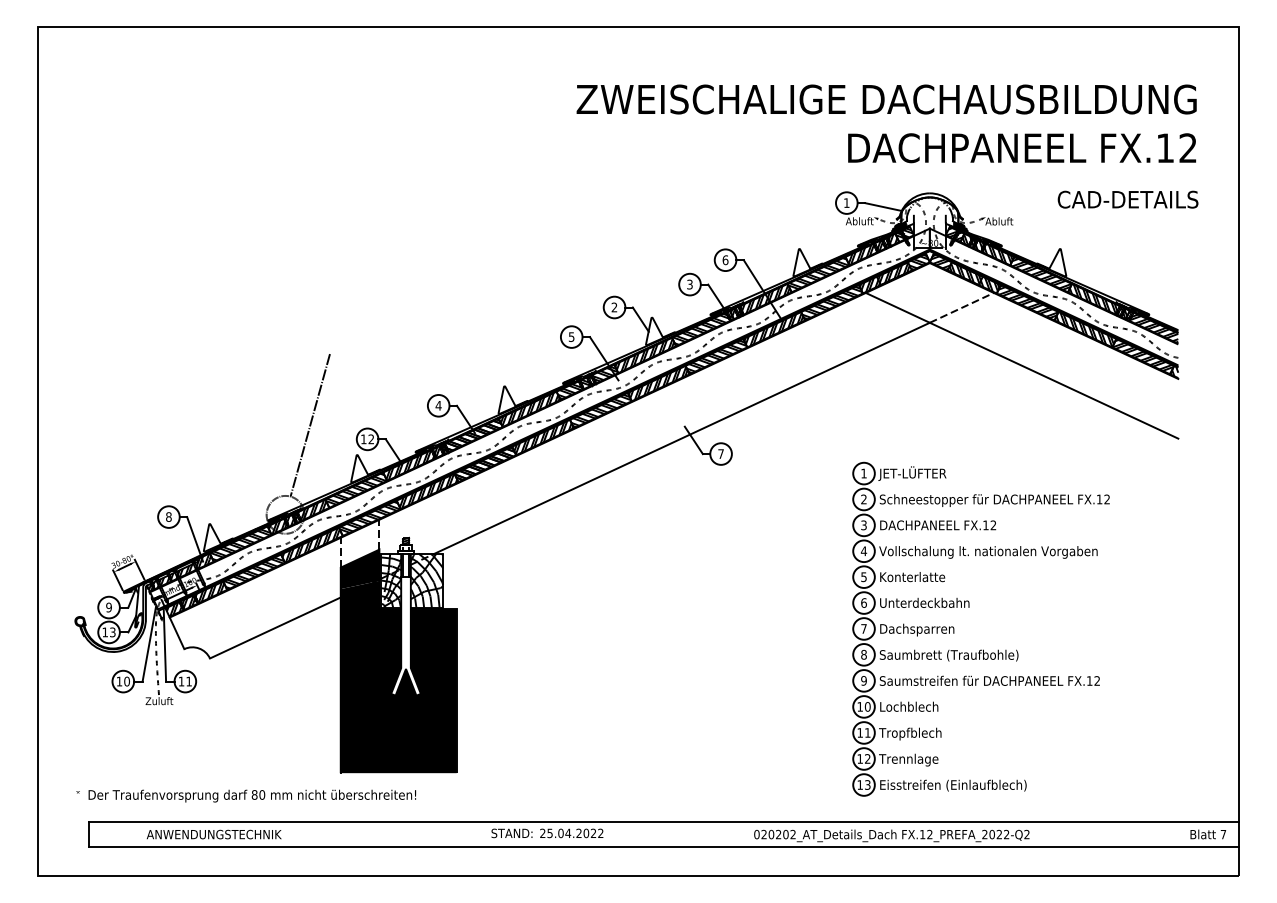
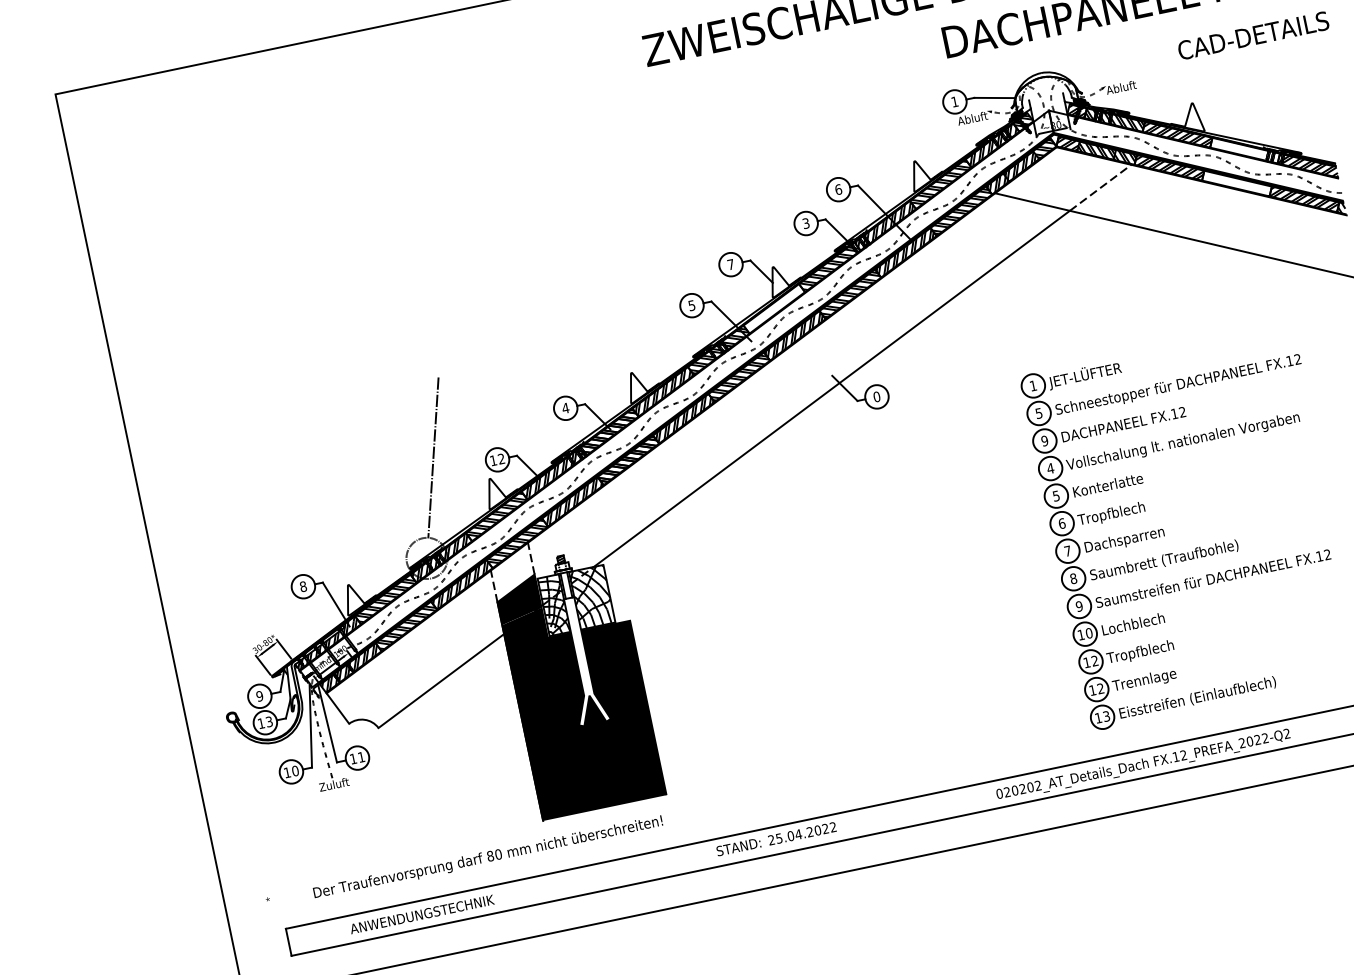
hatch: (1097, 301) -> (1243, 150), removed
text: (614, 307) -> (730, 264), 2 -> 7
hatch: (1084, 330) -> (1236, 184), removed
hatch: (644, 354) -> (773, 307), removed
text: (720, 453) -> (876, 396), 7 -> 0
text: (863, 499) -> (1038, 413), 2 -> 5
text: (863, 525) -> (1044, 441), 3 -> 9
text: (924, 603) -> (1126, 510), Unterdeckbahn -> Tropfblech
text: (867, 732) -> (1094, 660), 11 -> 12
text: (252, 795) -> (488, 857), moved

